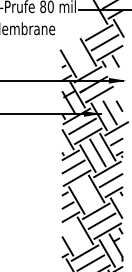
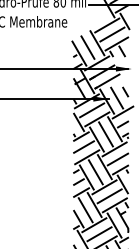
line: (77, 57) -> (87, 47), added
line: (86, 194) -> (95, 172), added
line: (75, 236) -> (85, 210), added

